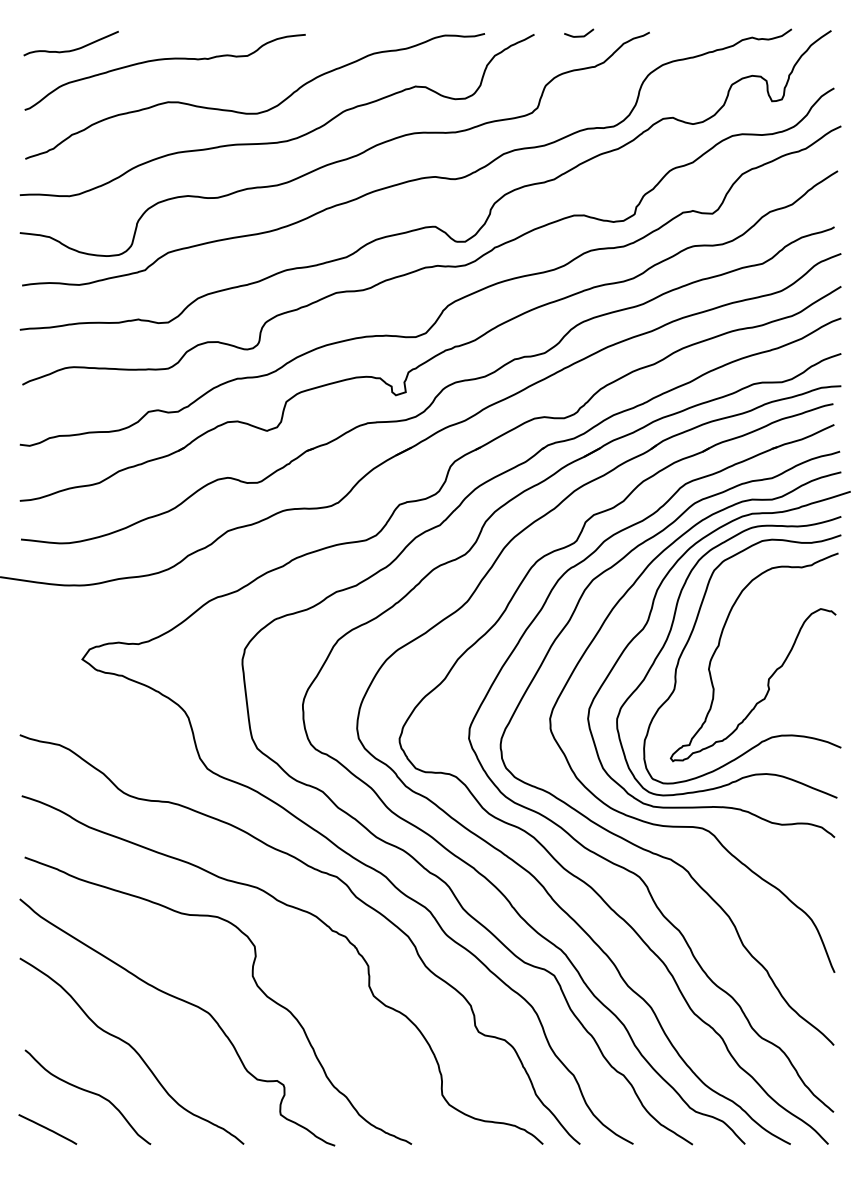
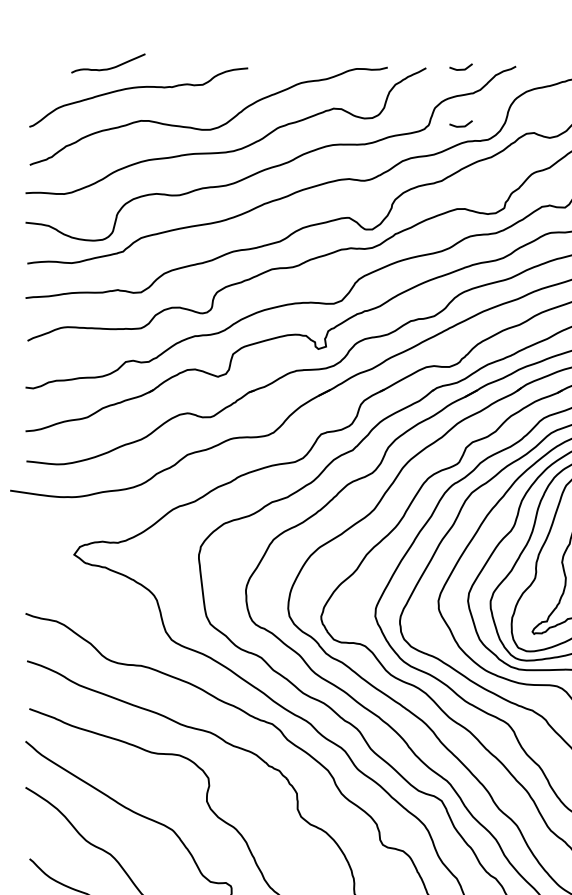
curve: (71, 49) -> (108, 68), moved
curve: (579, 108) -> (461, 125), added

